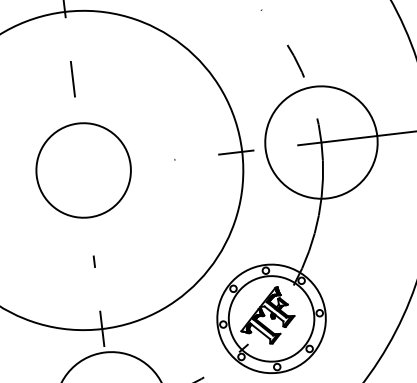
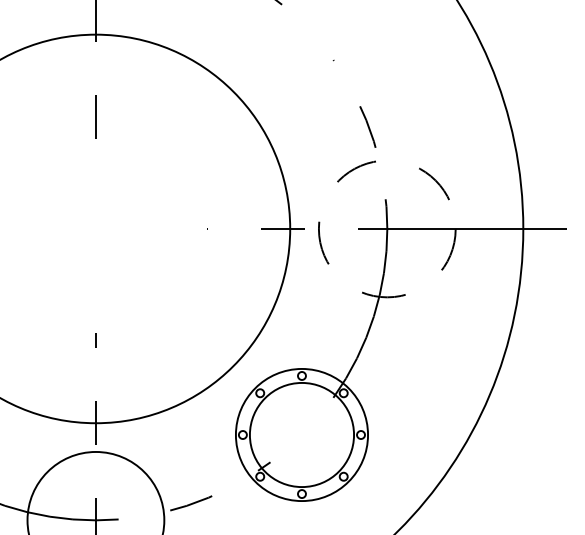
circle: (320, 142) -> (386, 228), solid -> dashed
circle: (83, 170) -> (95, 228), removed
part: (266, 315) -> (296, 430), removed

